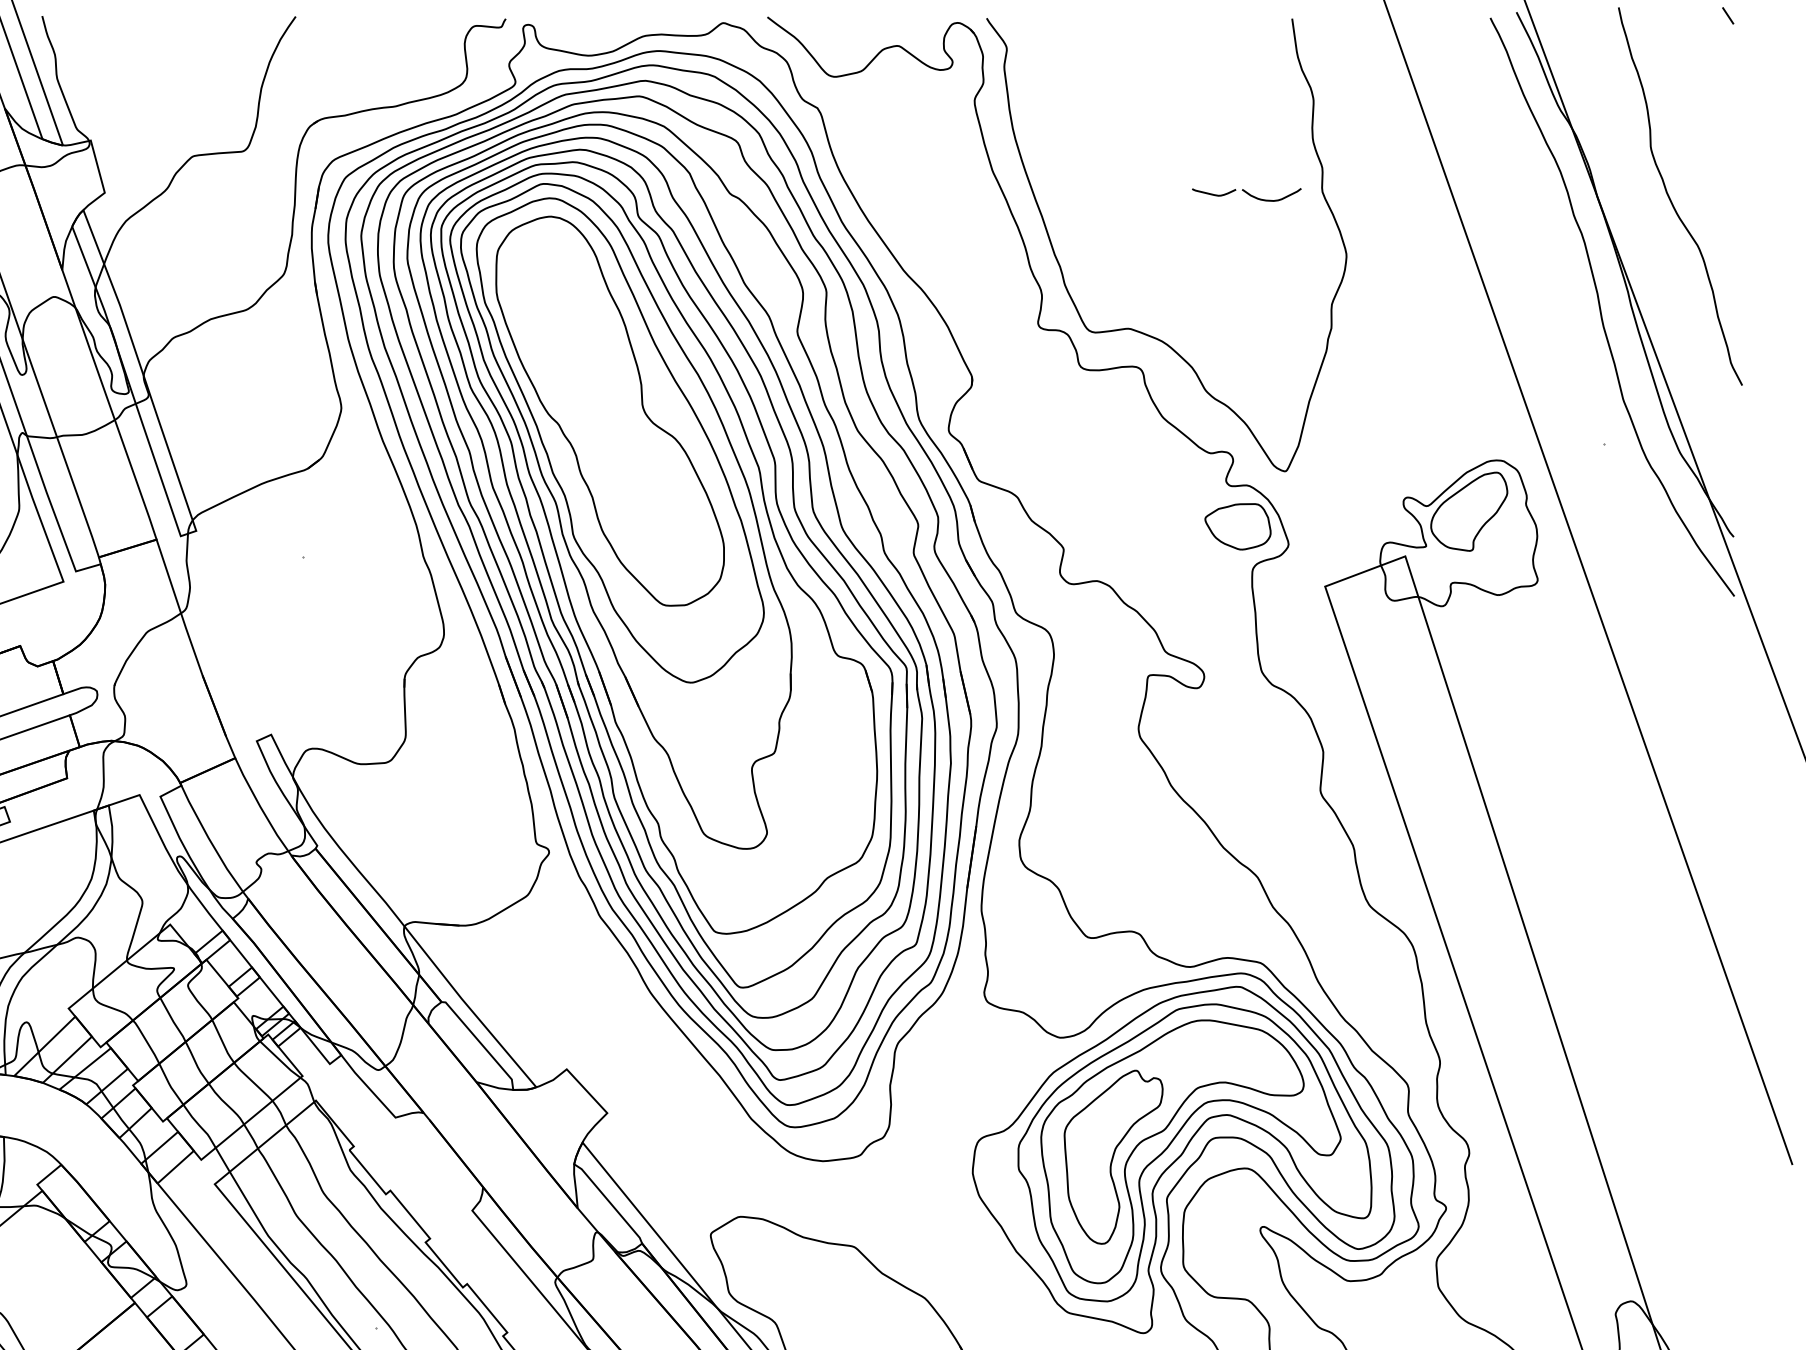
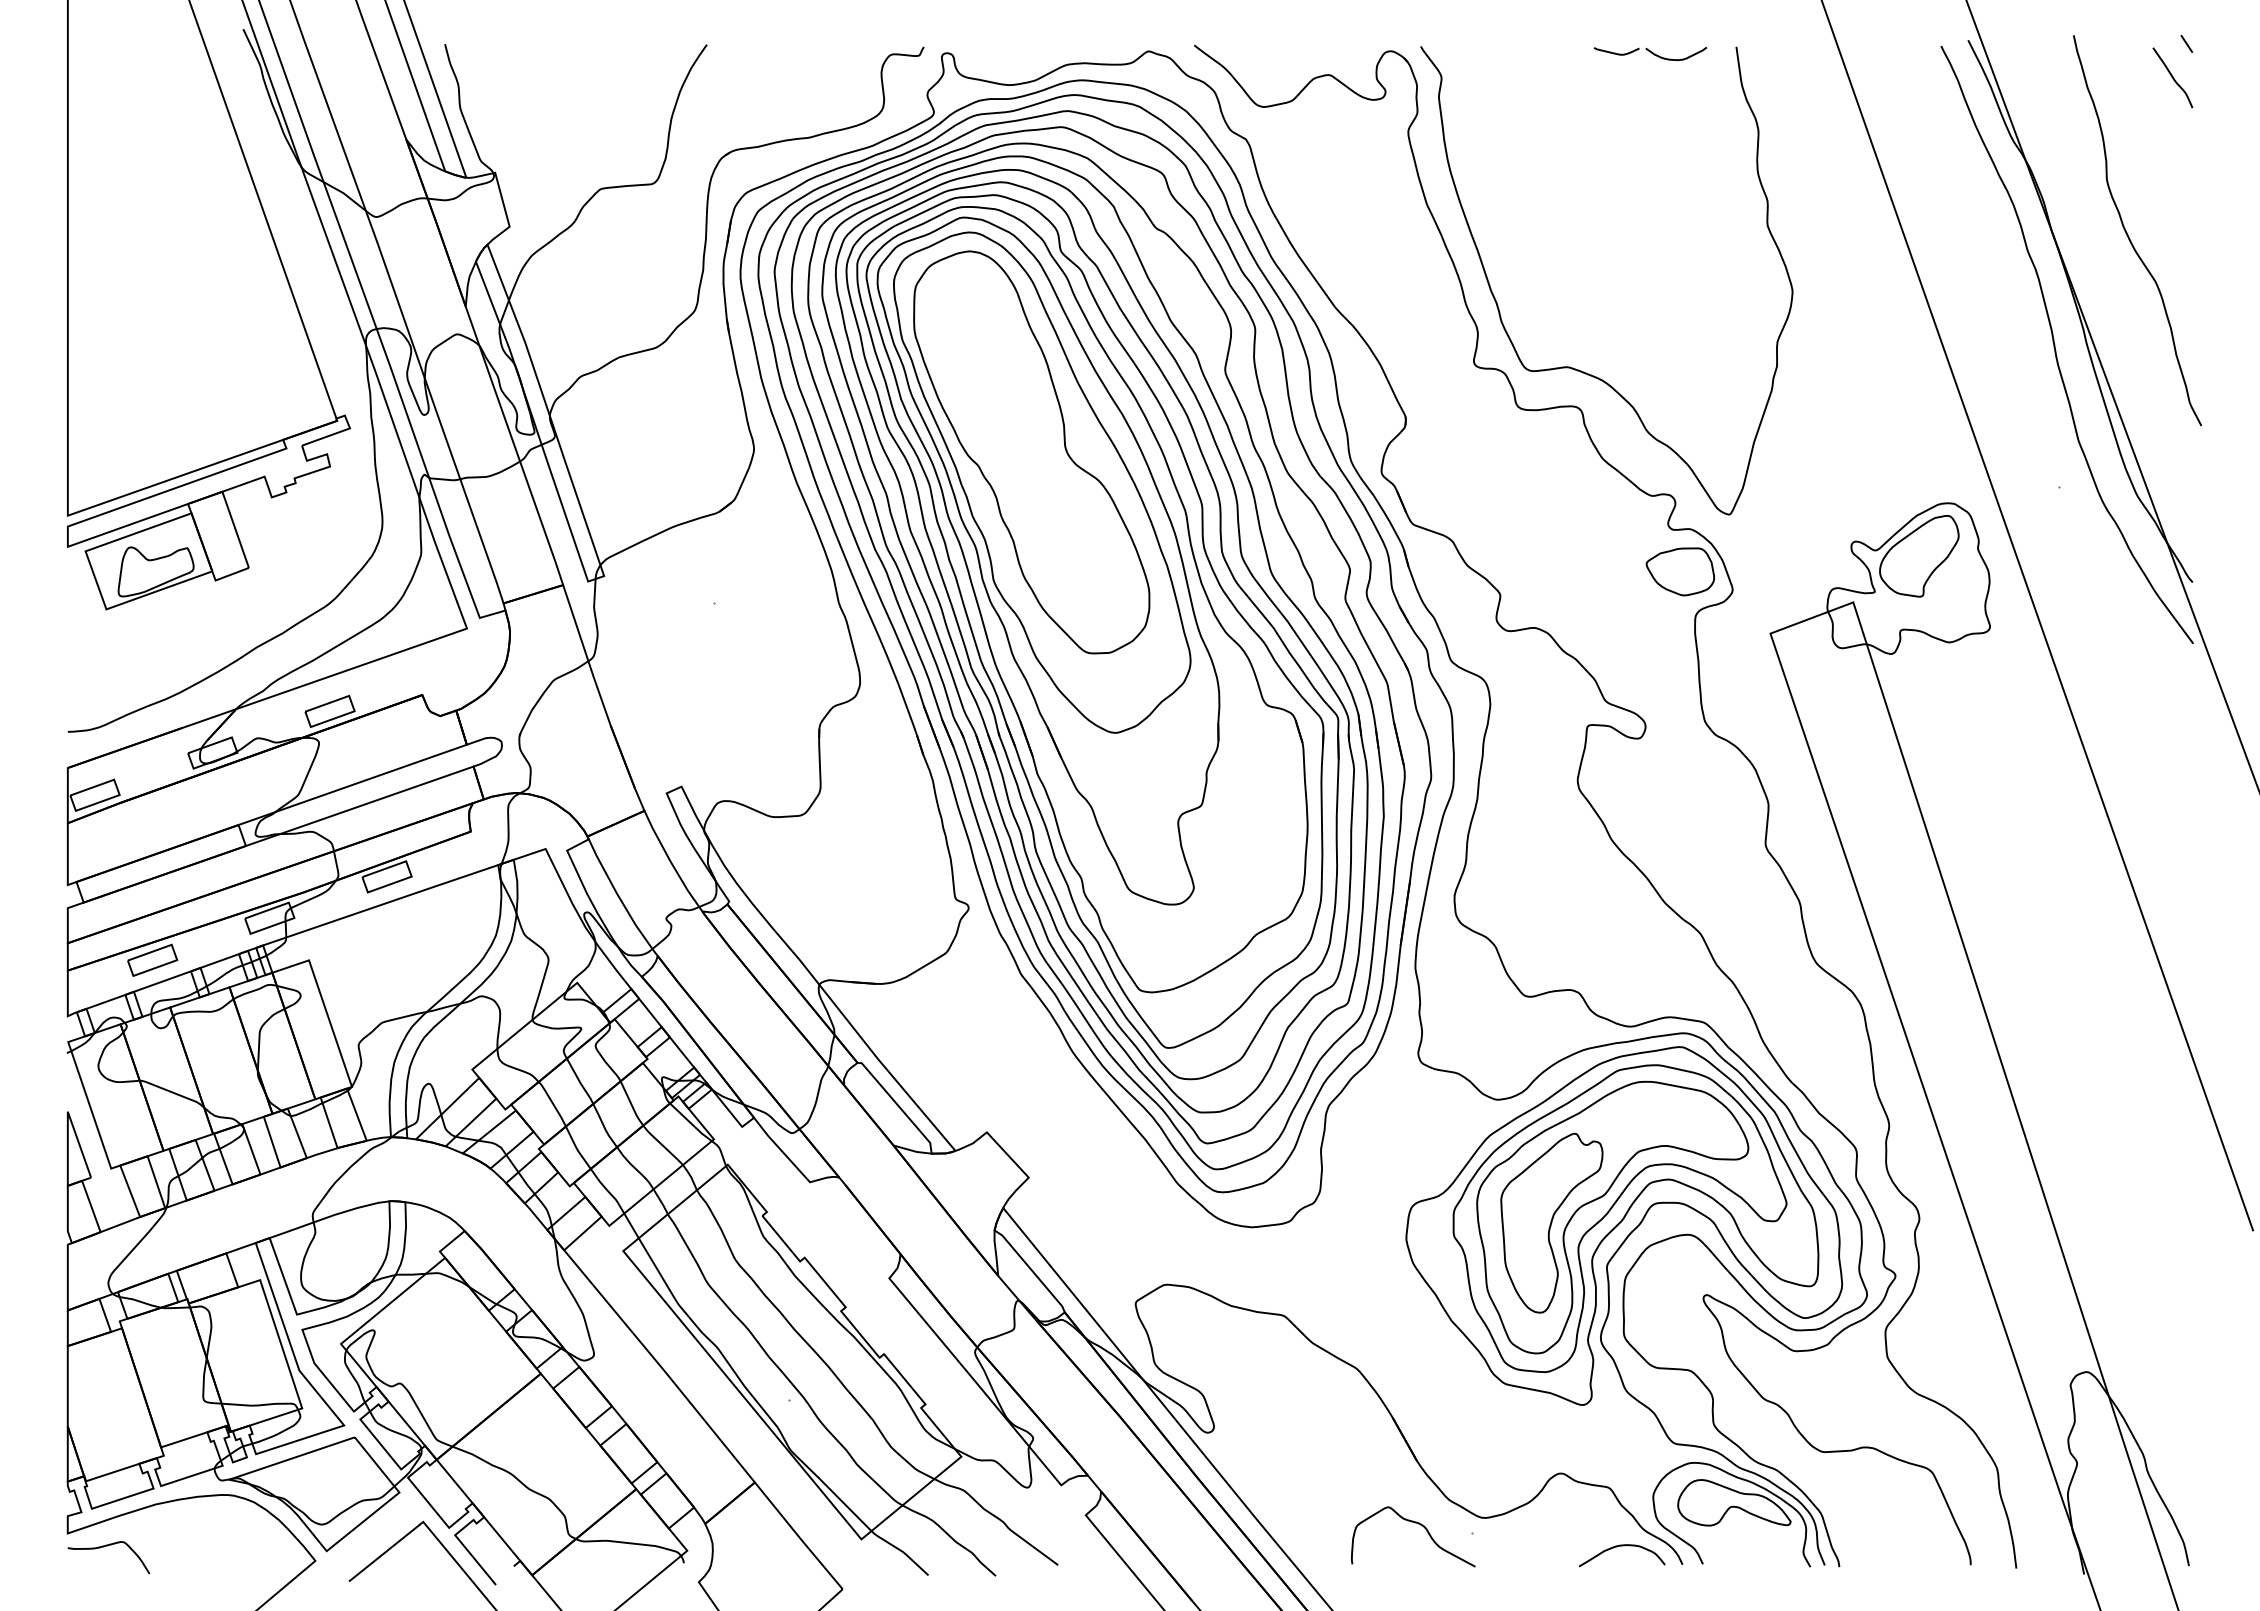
curve: (1714, 48) -> (2172, 77), added
part: (1246, 194) -> (1650, 53), moved

